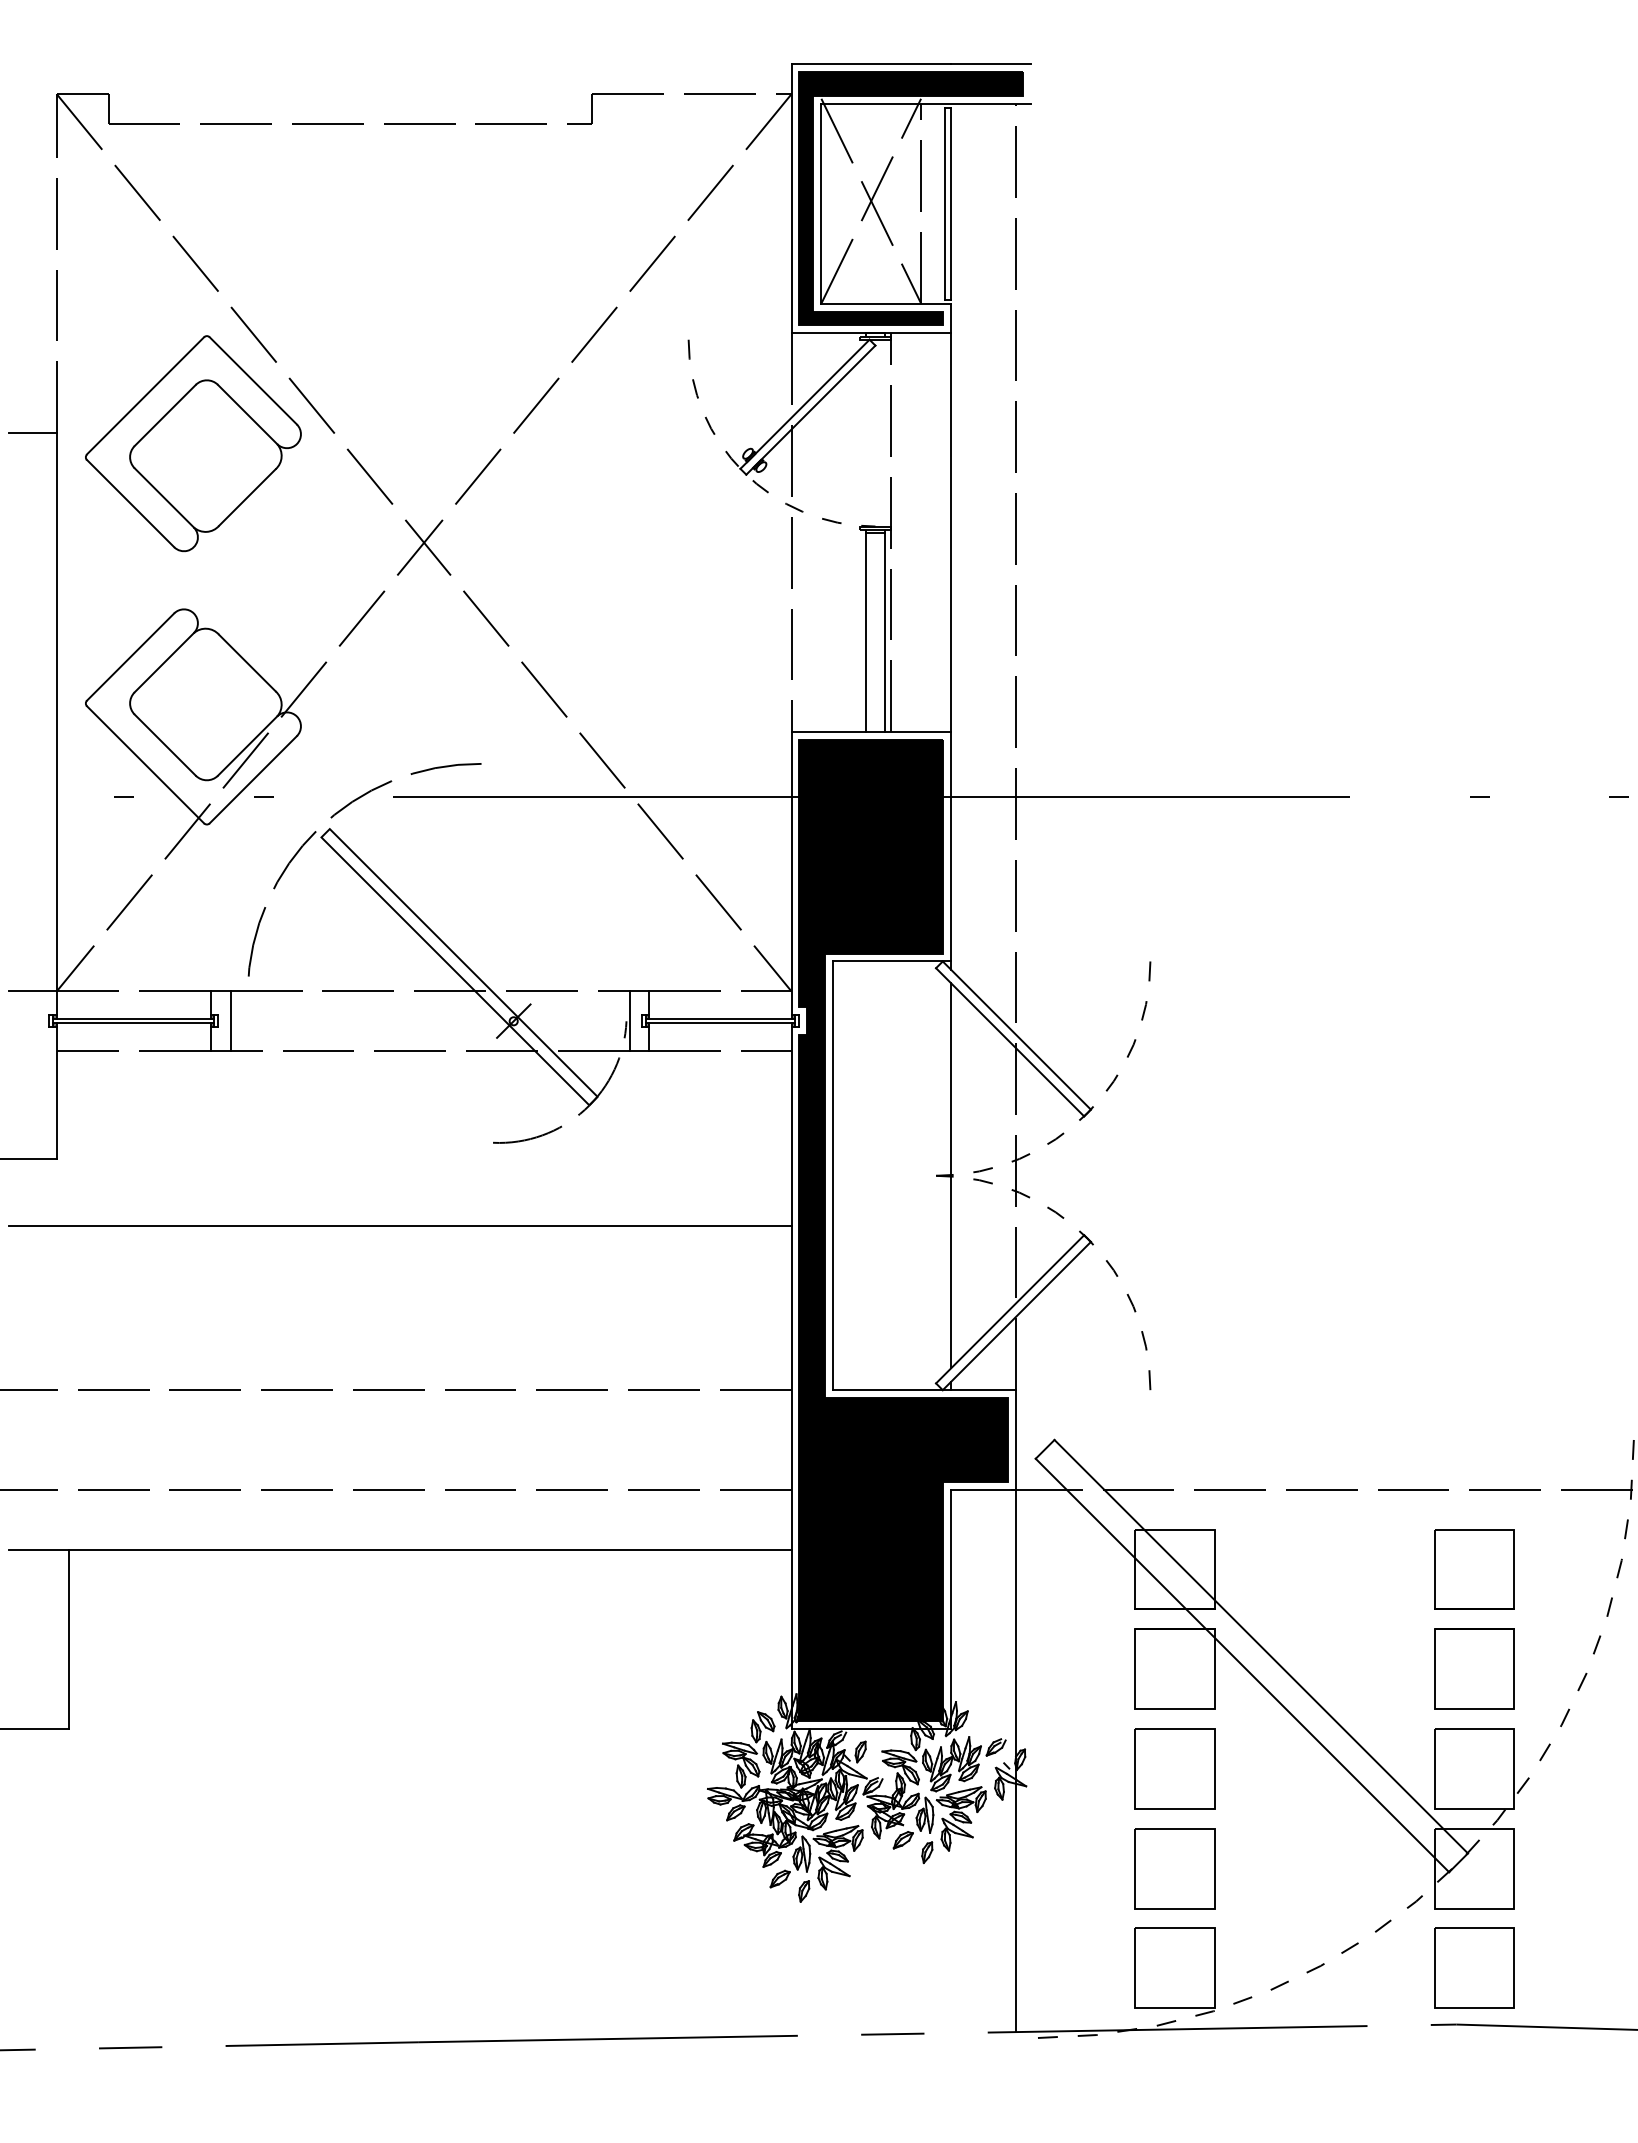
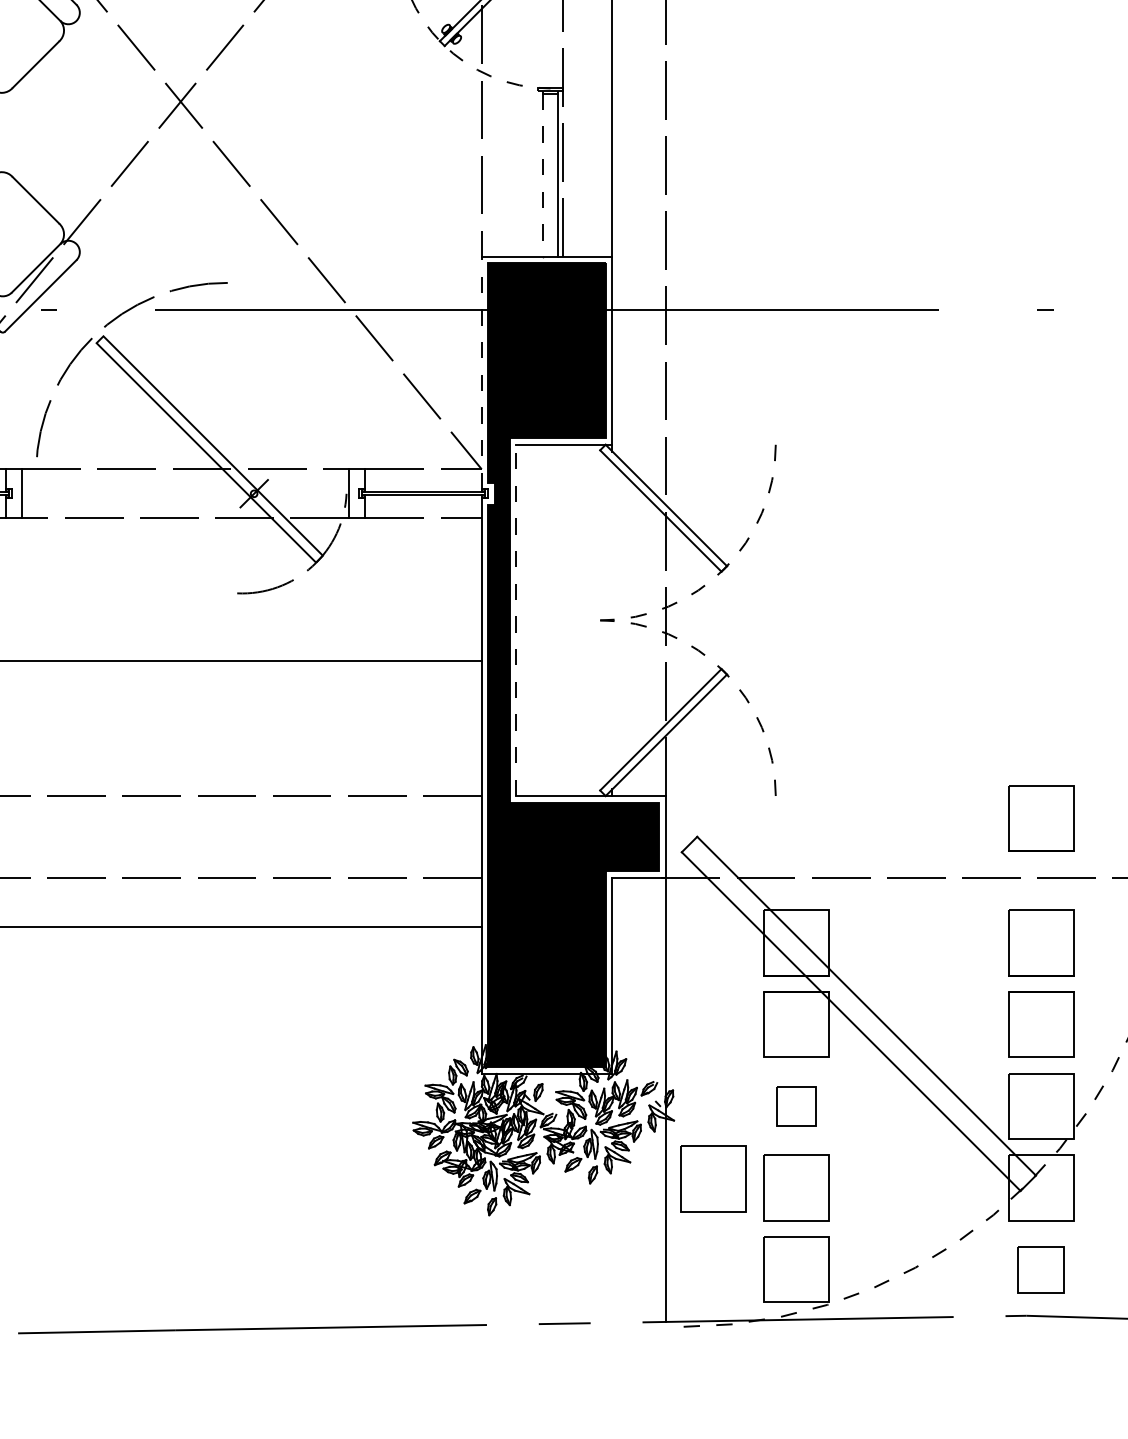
line: (866, 632) -> (543, 175), solid -> dashed
line: (791, 873) -> (481, 372), solid -> dashed
line: (833, 1175) -> (516, 620), solid -> dashed
line: (951, 1175) -> (612, 620), removed
part: (1474, 1417) -> (1041, 818), added
part: (1174, 1768) -> (795, 1106), size x0.6
part: (1073, 1857) -> (712, 1178), added
part: (1474, 1967) -> (1041, 1269), size x0.7

